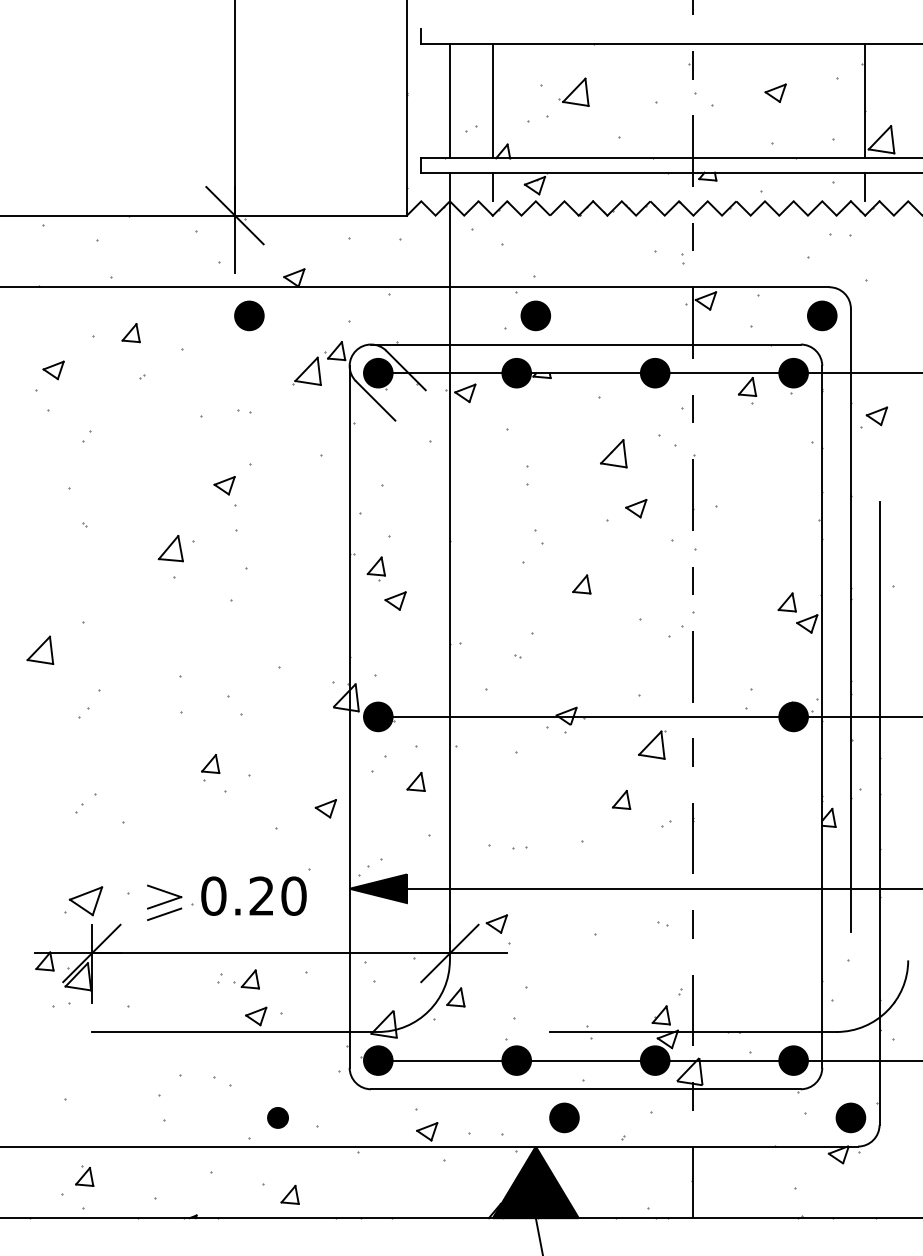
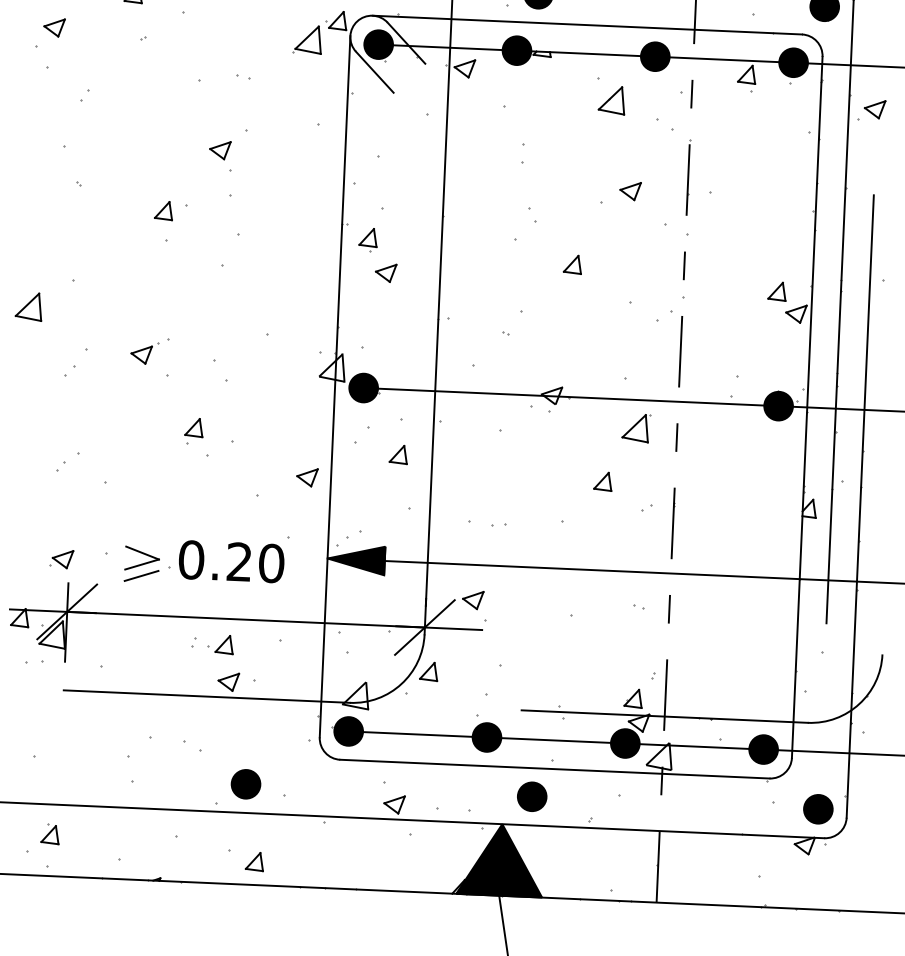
part: (613, 453) -> (611, 100), moved
part: (170, 548) -> (163, 210), size x0.71
part: (157, 691) -> (144, 353), added
part: (83, 900) -> (61, 558), size x0.62
part: (277, 1117) -> (245, 783), size x1.43

